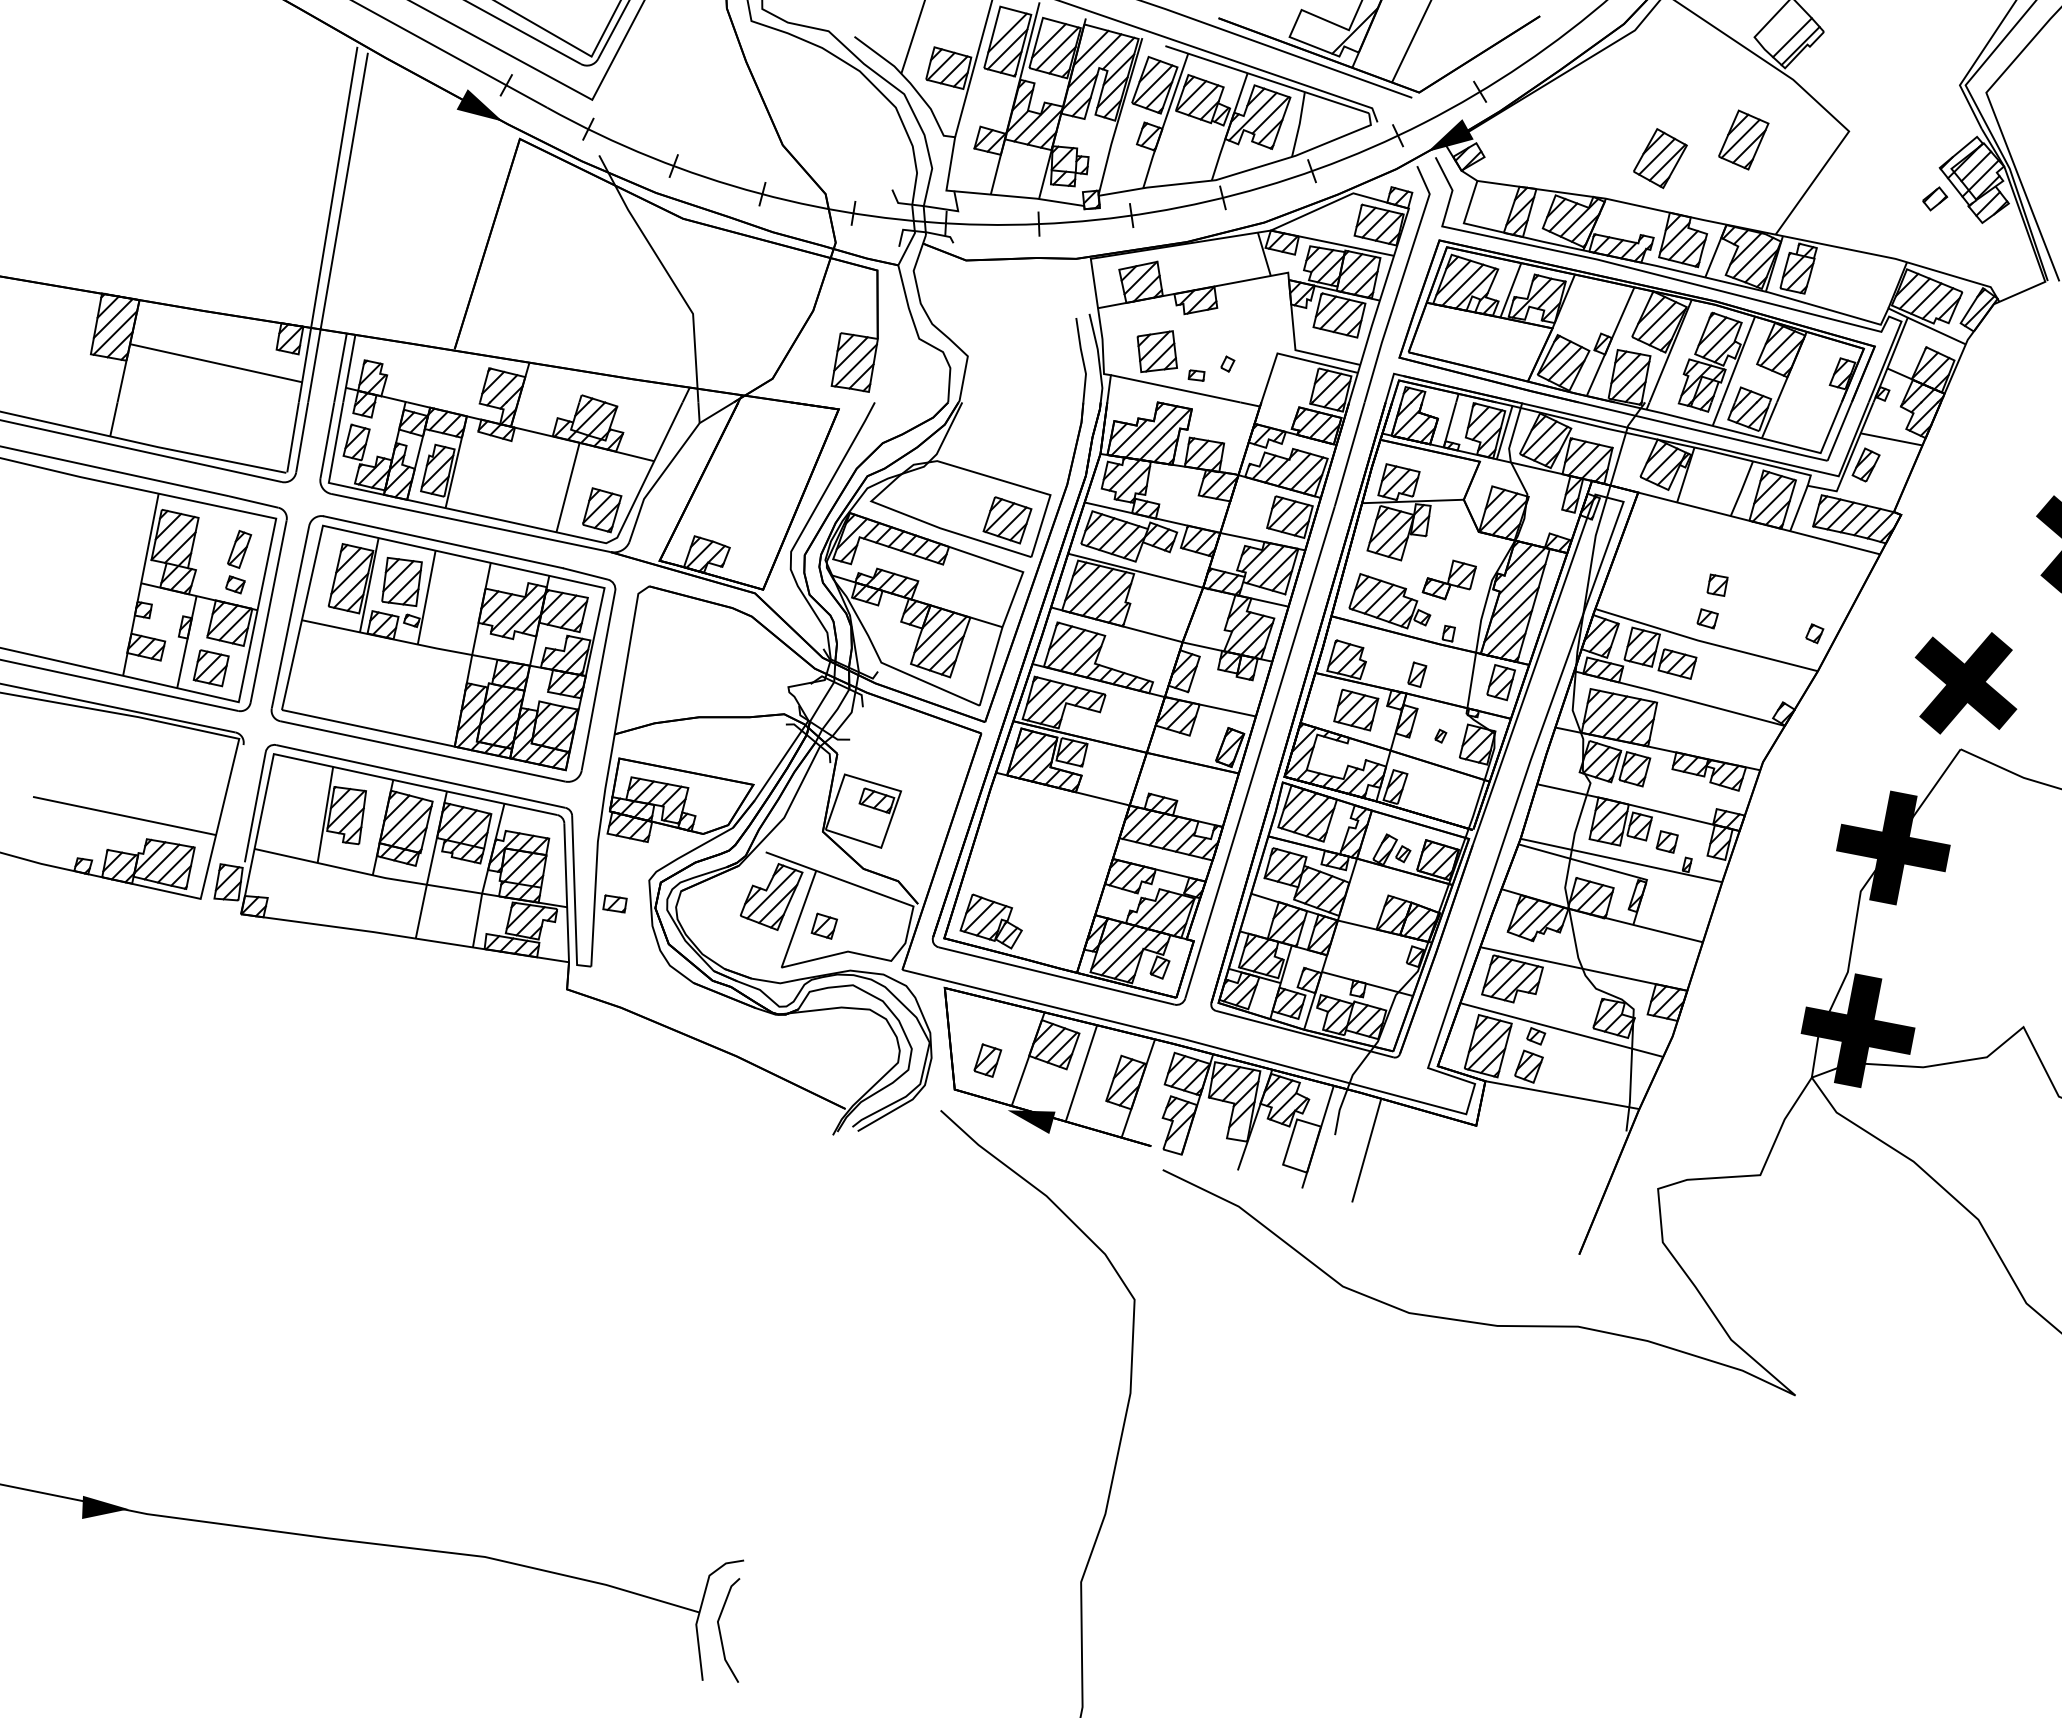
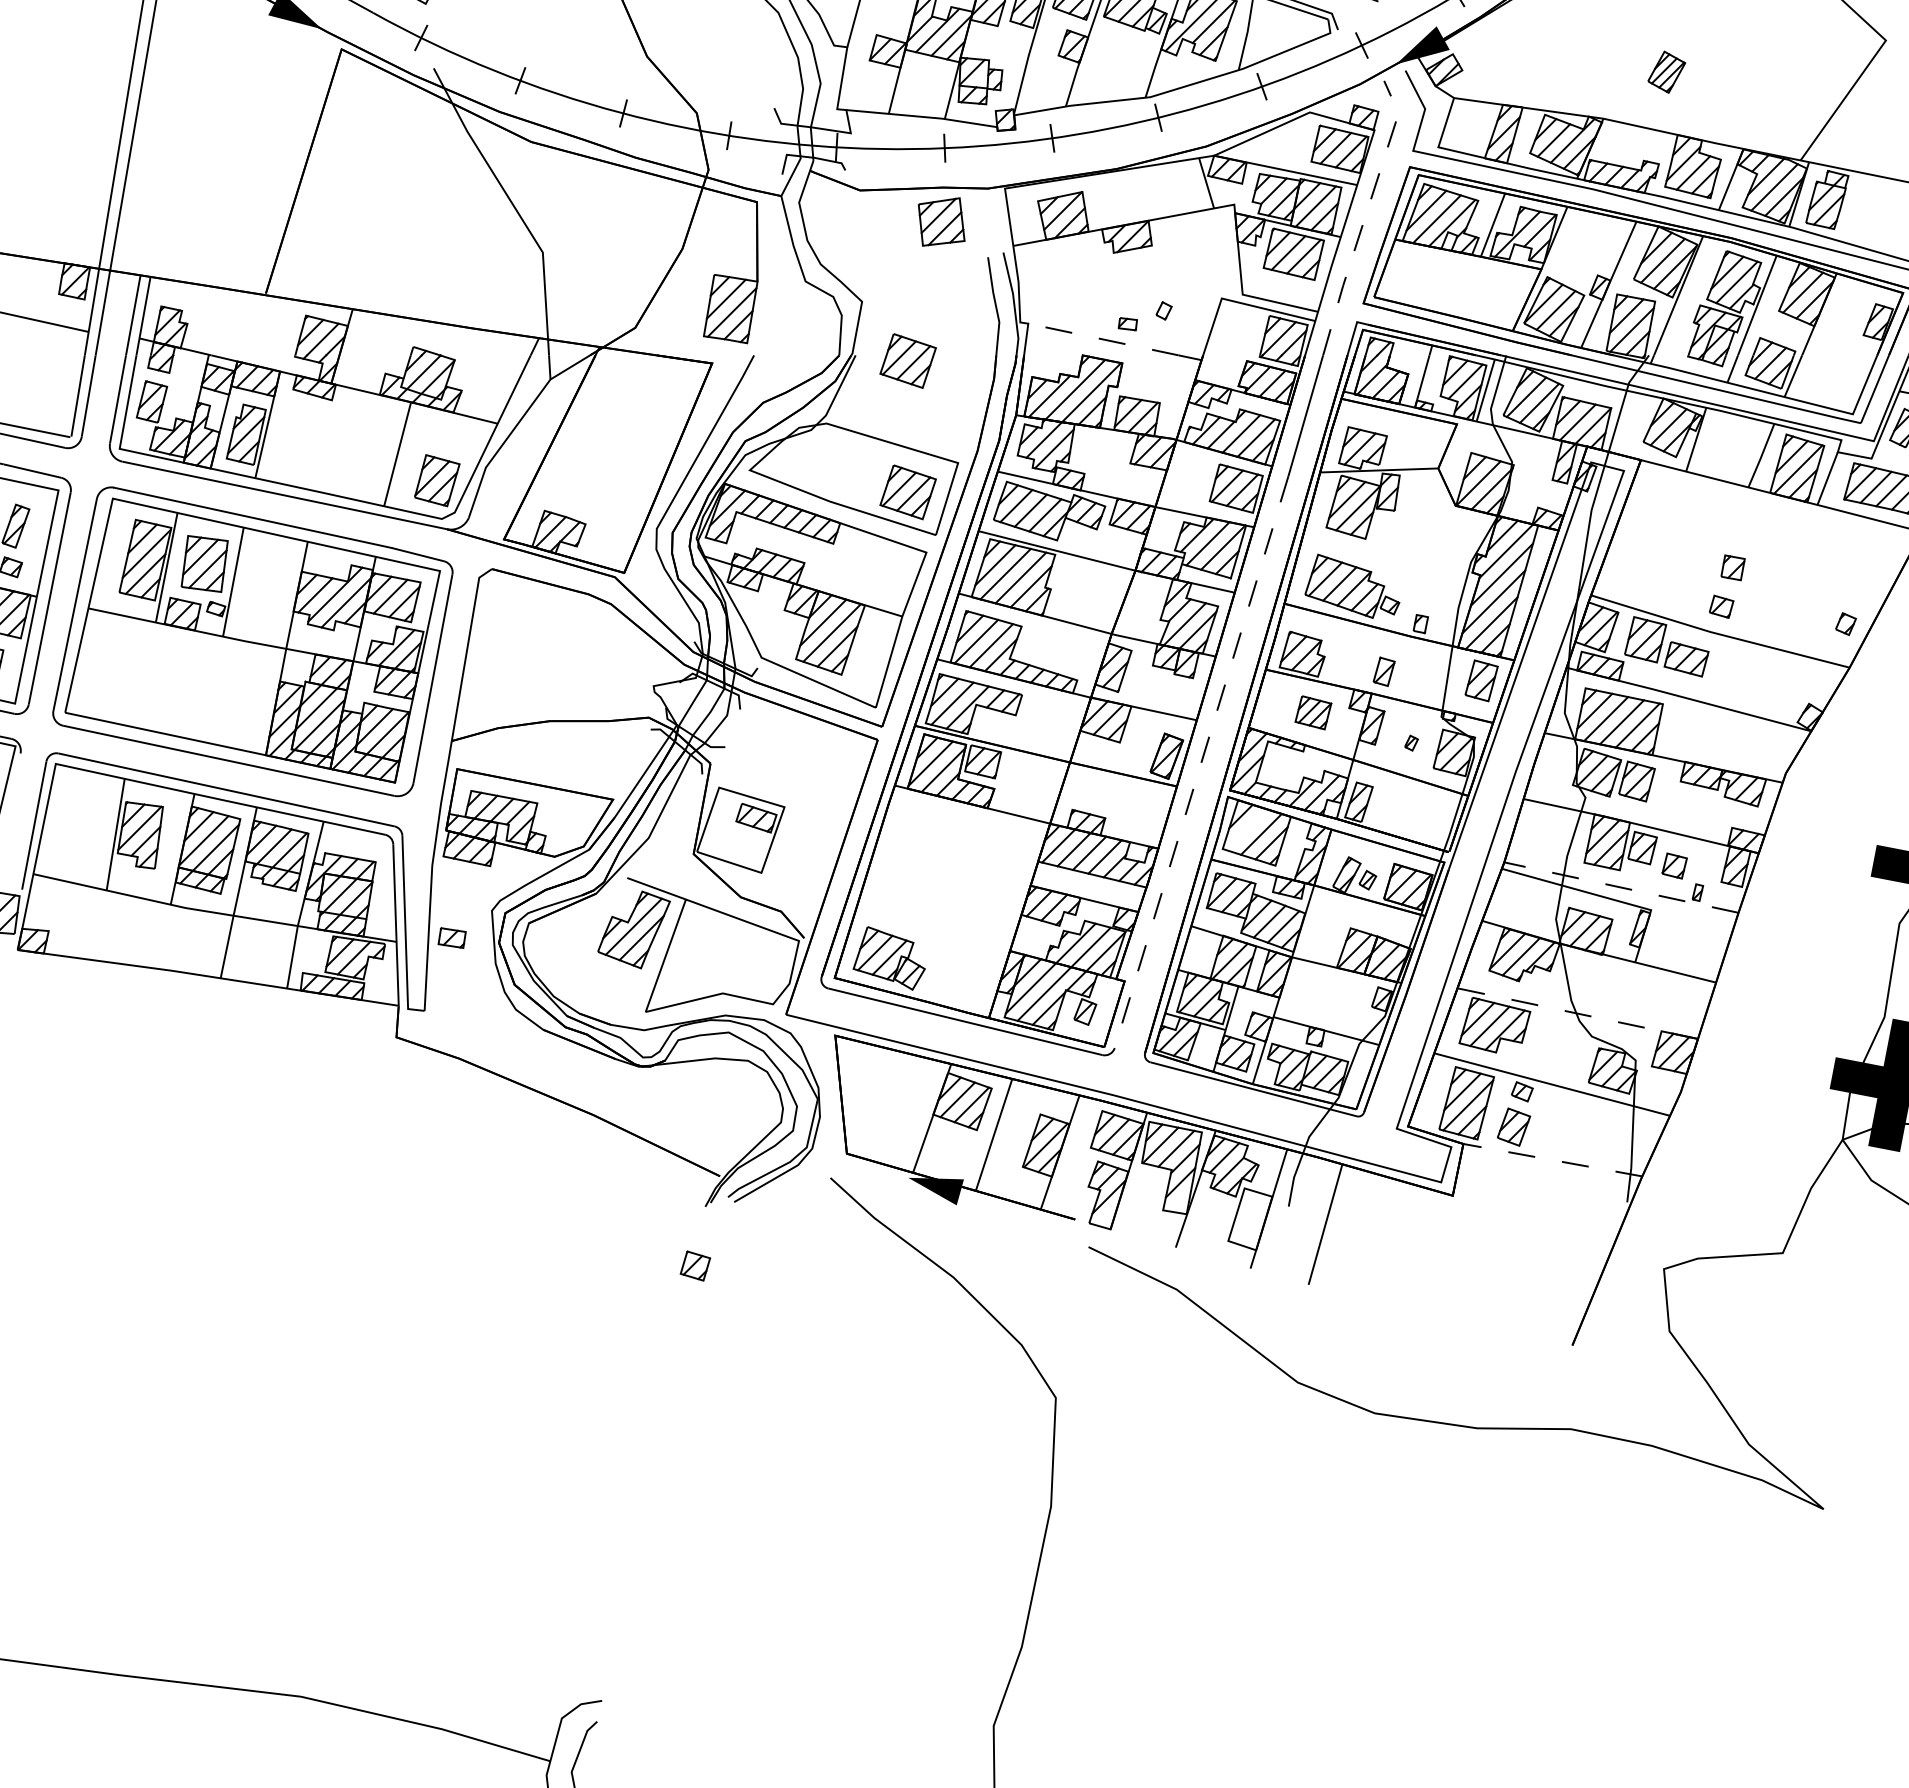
part: (1743, 139) -> (1763, 49), removed
part: (1660, 158) -> (1666, 71), size x0.6
line: (1400, 283) -> (1364, 217), solid -> dashed
part: (1156, 351) -> (940, 221), moved
line: (1175, 388) -> (1103, 339), solid -> dashed
part: (1007, 407) -> (908, 361), added
part: (1448, 579) -> (1420, 561), removed
part: (1356, 709) -> (1313, 712), size x0.7
line: (1259, 753) -> (1200, 763), solid -> dashed
line: (1298, 810) -> (1246, 829), removed
line: (1620, 860) -> (1620, 887), solid -> dashed
part: (823, 925) -> (694, 1265), moved
line: (1583, 969) -> (1577, 1014), solid -> dashed
part: (987, 1060) -> (884, 1119), removed
line: (1561, 1095) -> (1551, 1160), solid -> dashed

